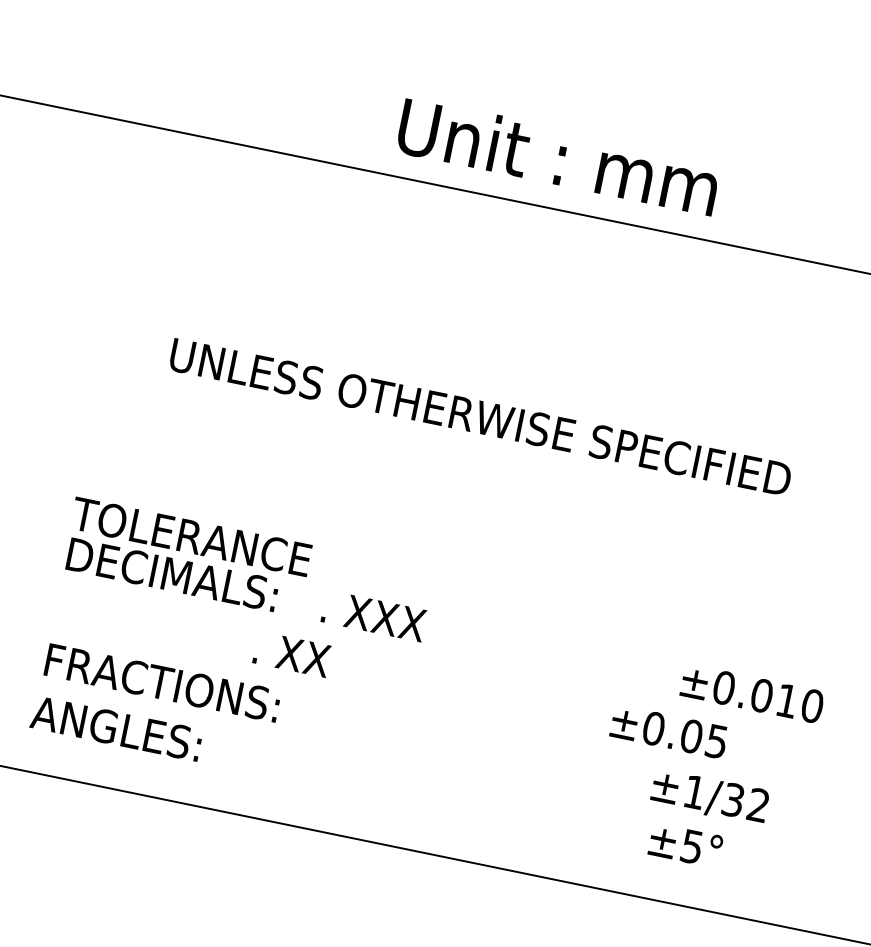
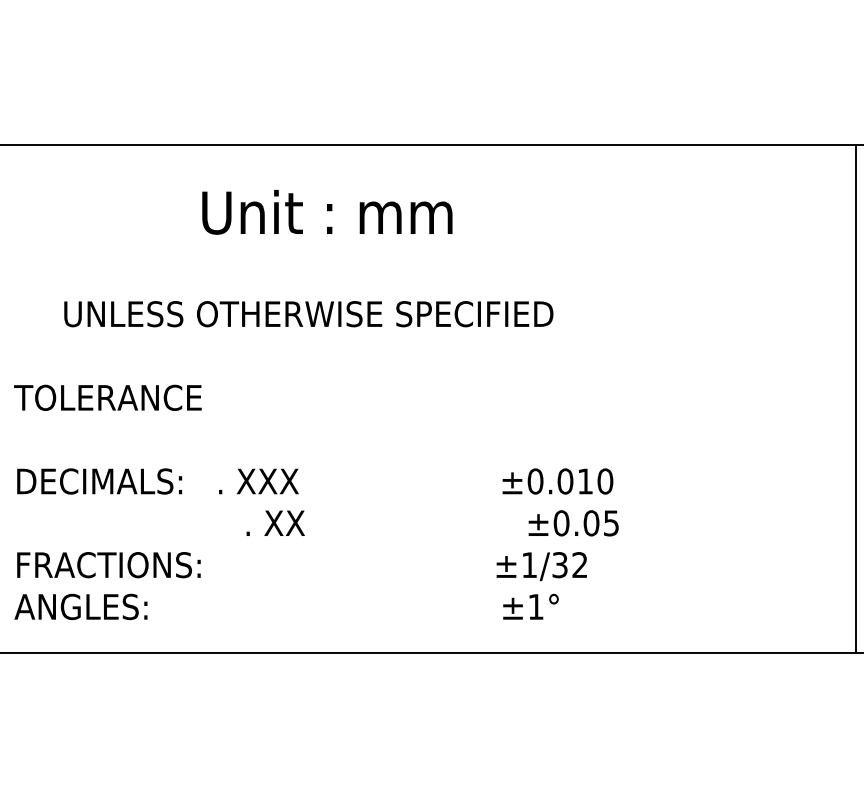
text: (558, 157) -> (327, 212), moved
text: (190, 536) -> (107, 397), moved
text: (490, 695) -> (432, 523), moved
text: (691, 847) -> (535, 607), ±5° -> ±1°

